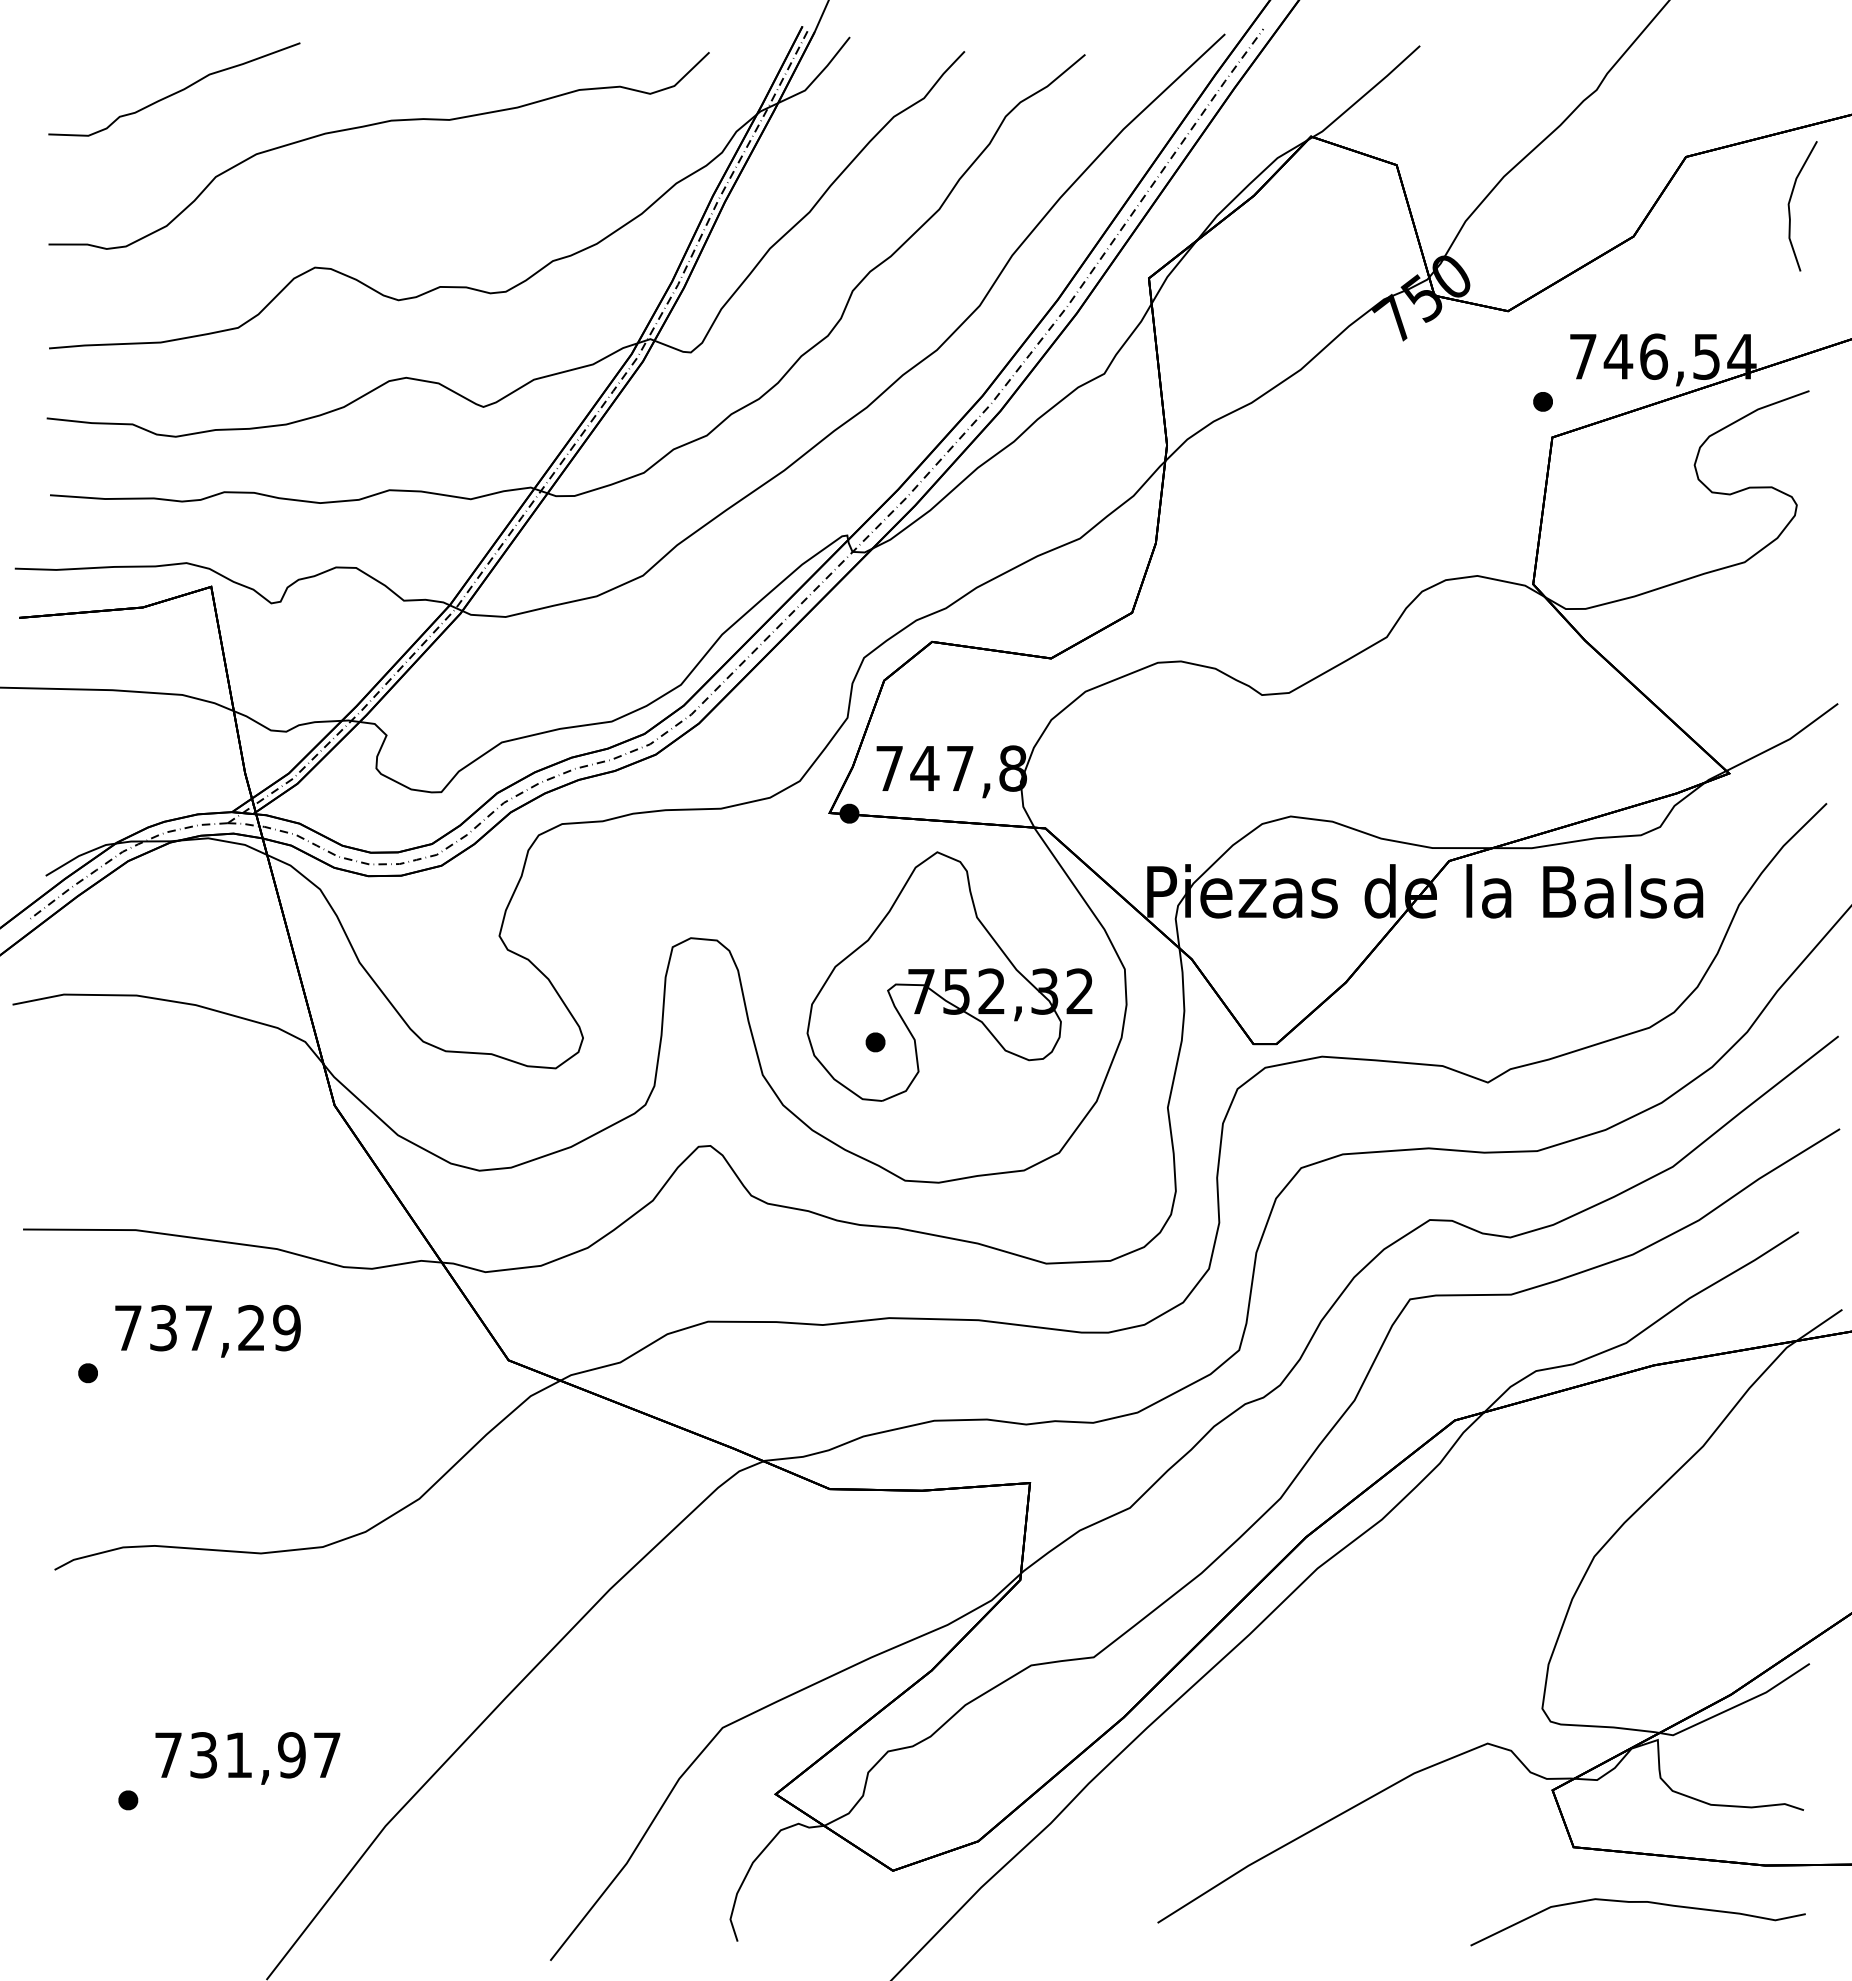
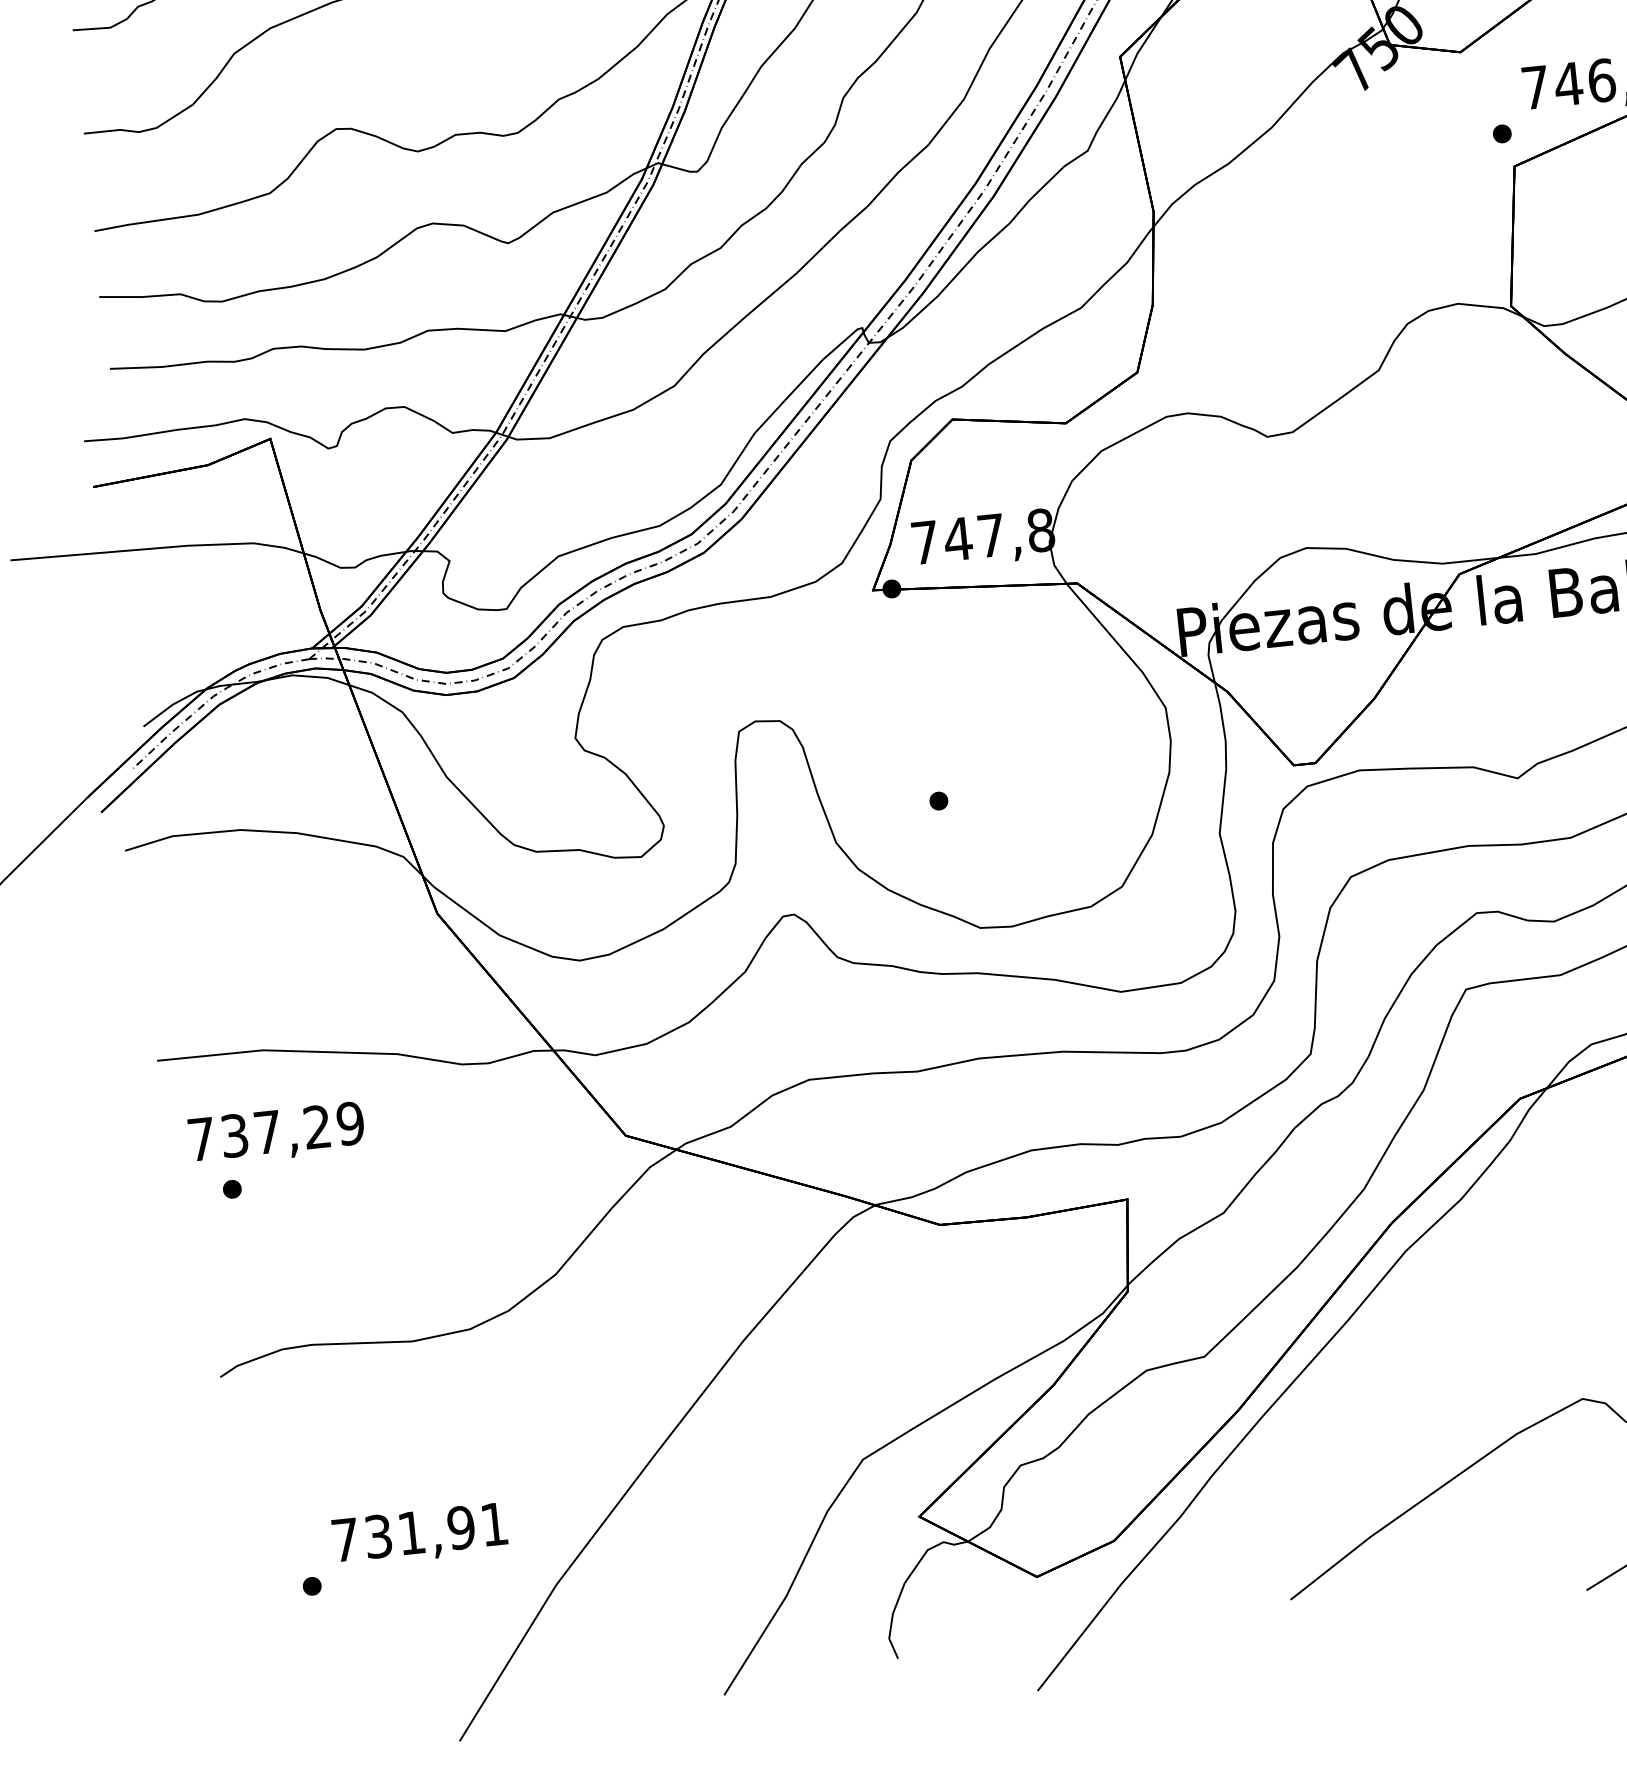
part: (949, 976) -> (1001, 731), removed
text: (207, 1330) -> (276, 1133), moved
text: (327, 1754) -> (494, 1523), 731,97 -> 731,91

